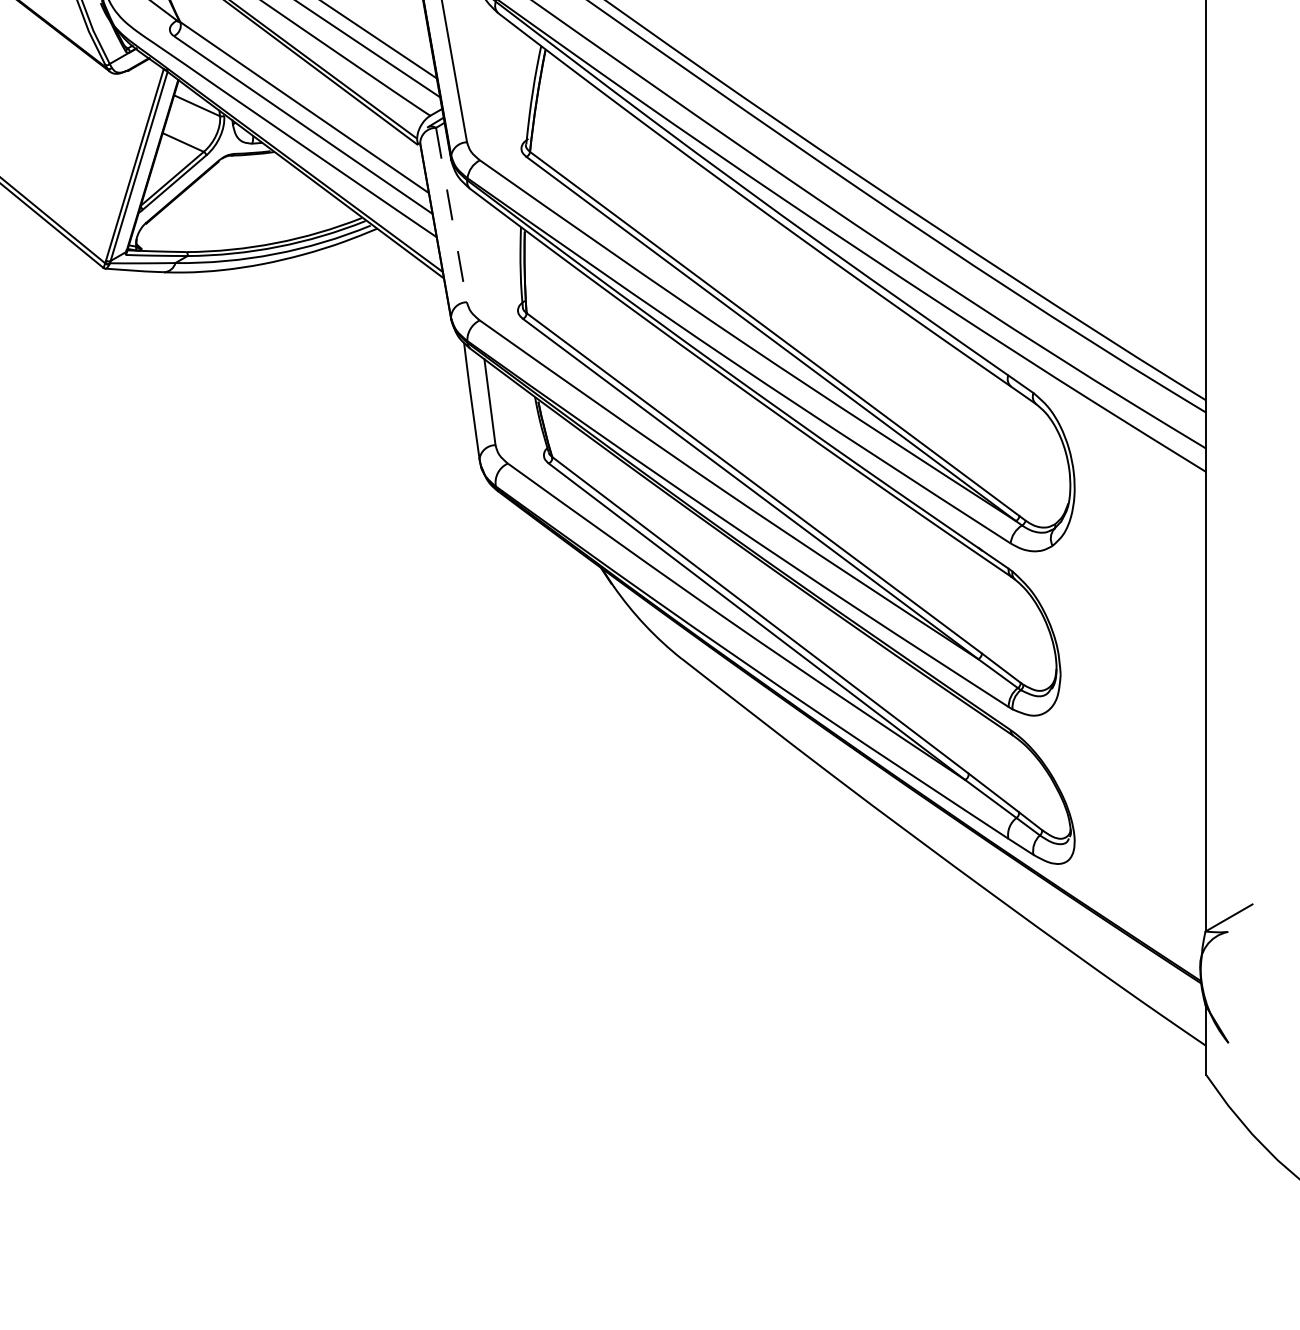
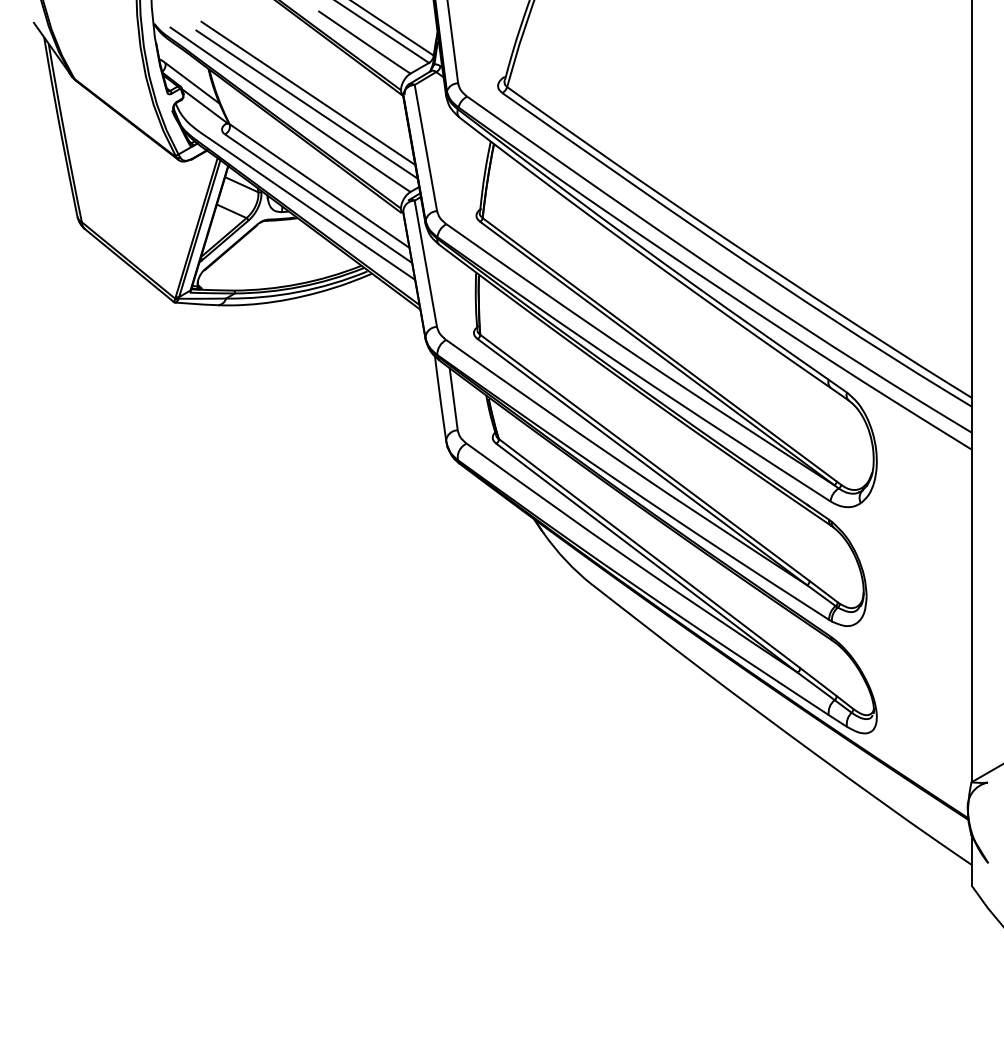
line: (451, 215) -> (425, 264), dashed -> solid

